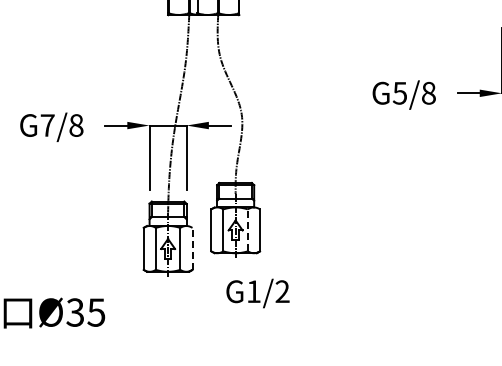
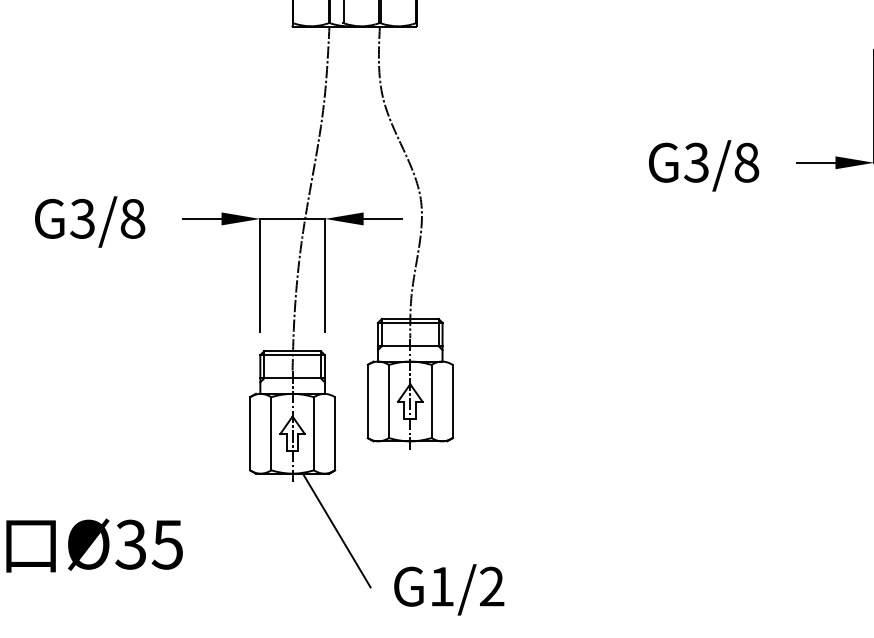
text: (399, 92) -> (695, 161), G5/8 -> G3/8
text: (47, 125) -> (82, 218), G7/8 -> G3/8
line: (247, 229) -> (430, 399), dashed -> solid
line: (192, 248) -> (335, 433), dashed -> solid
text: (257, 293) -> (448, 589), moved
line: (192, 304) -> (335, 530), added

